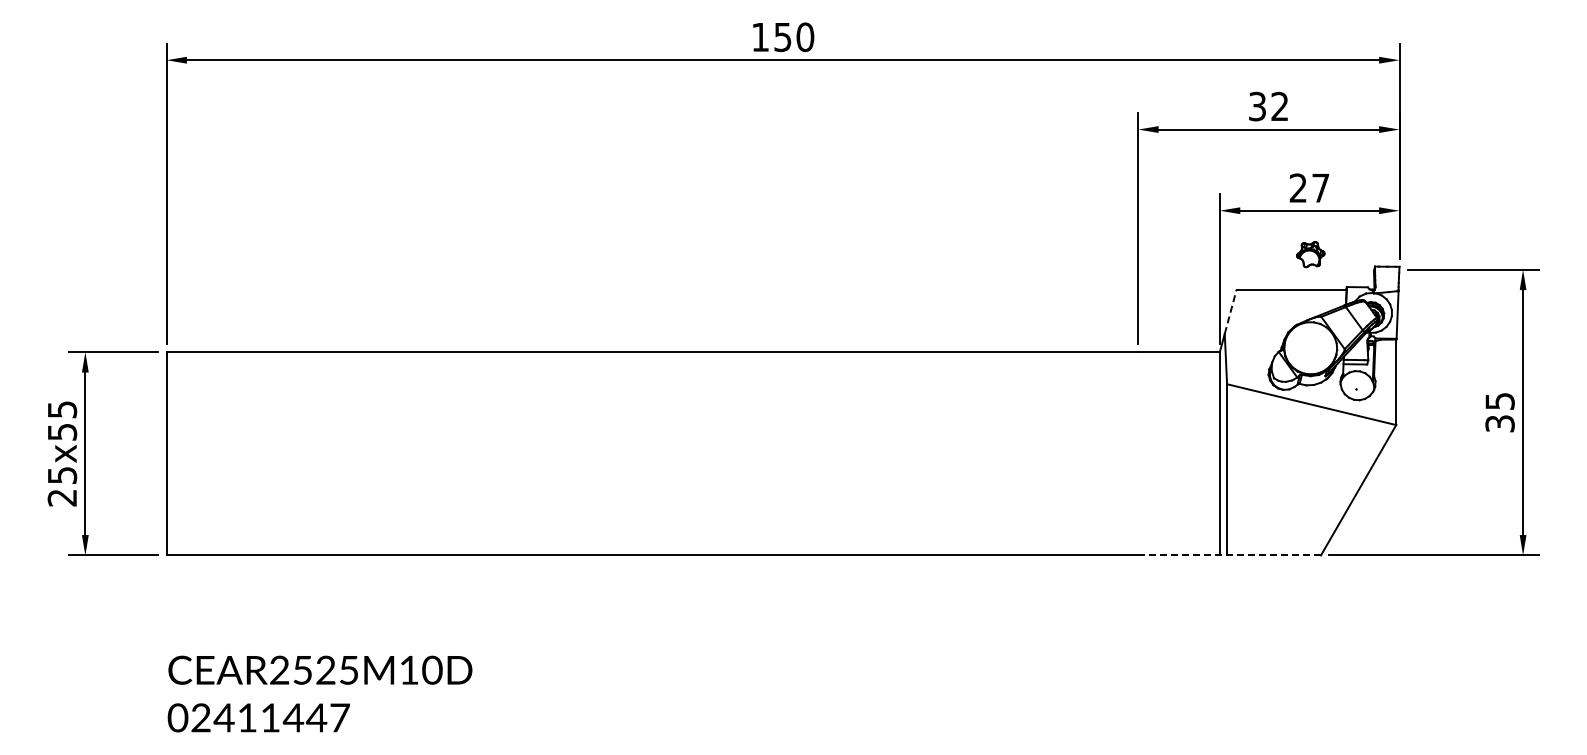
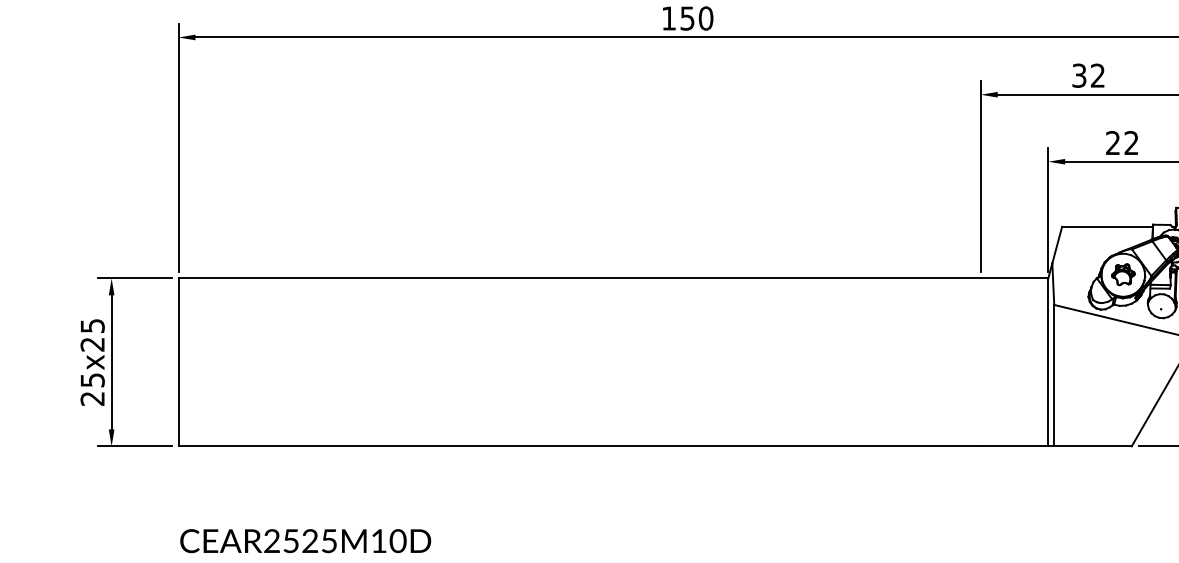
text: (1320, 187) -> (1131, 142), 27 -> 22
part: (1310, 254) -> (1123, 274), moved
line: (1230, 311) -> (1057, 244), dashed -> solid
text: (62, 432) -> (92, 344), 25x55 -> 25x25
line: (1229, 555) -> (1056, 446), dashed -> solid

